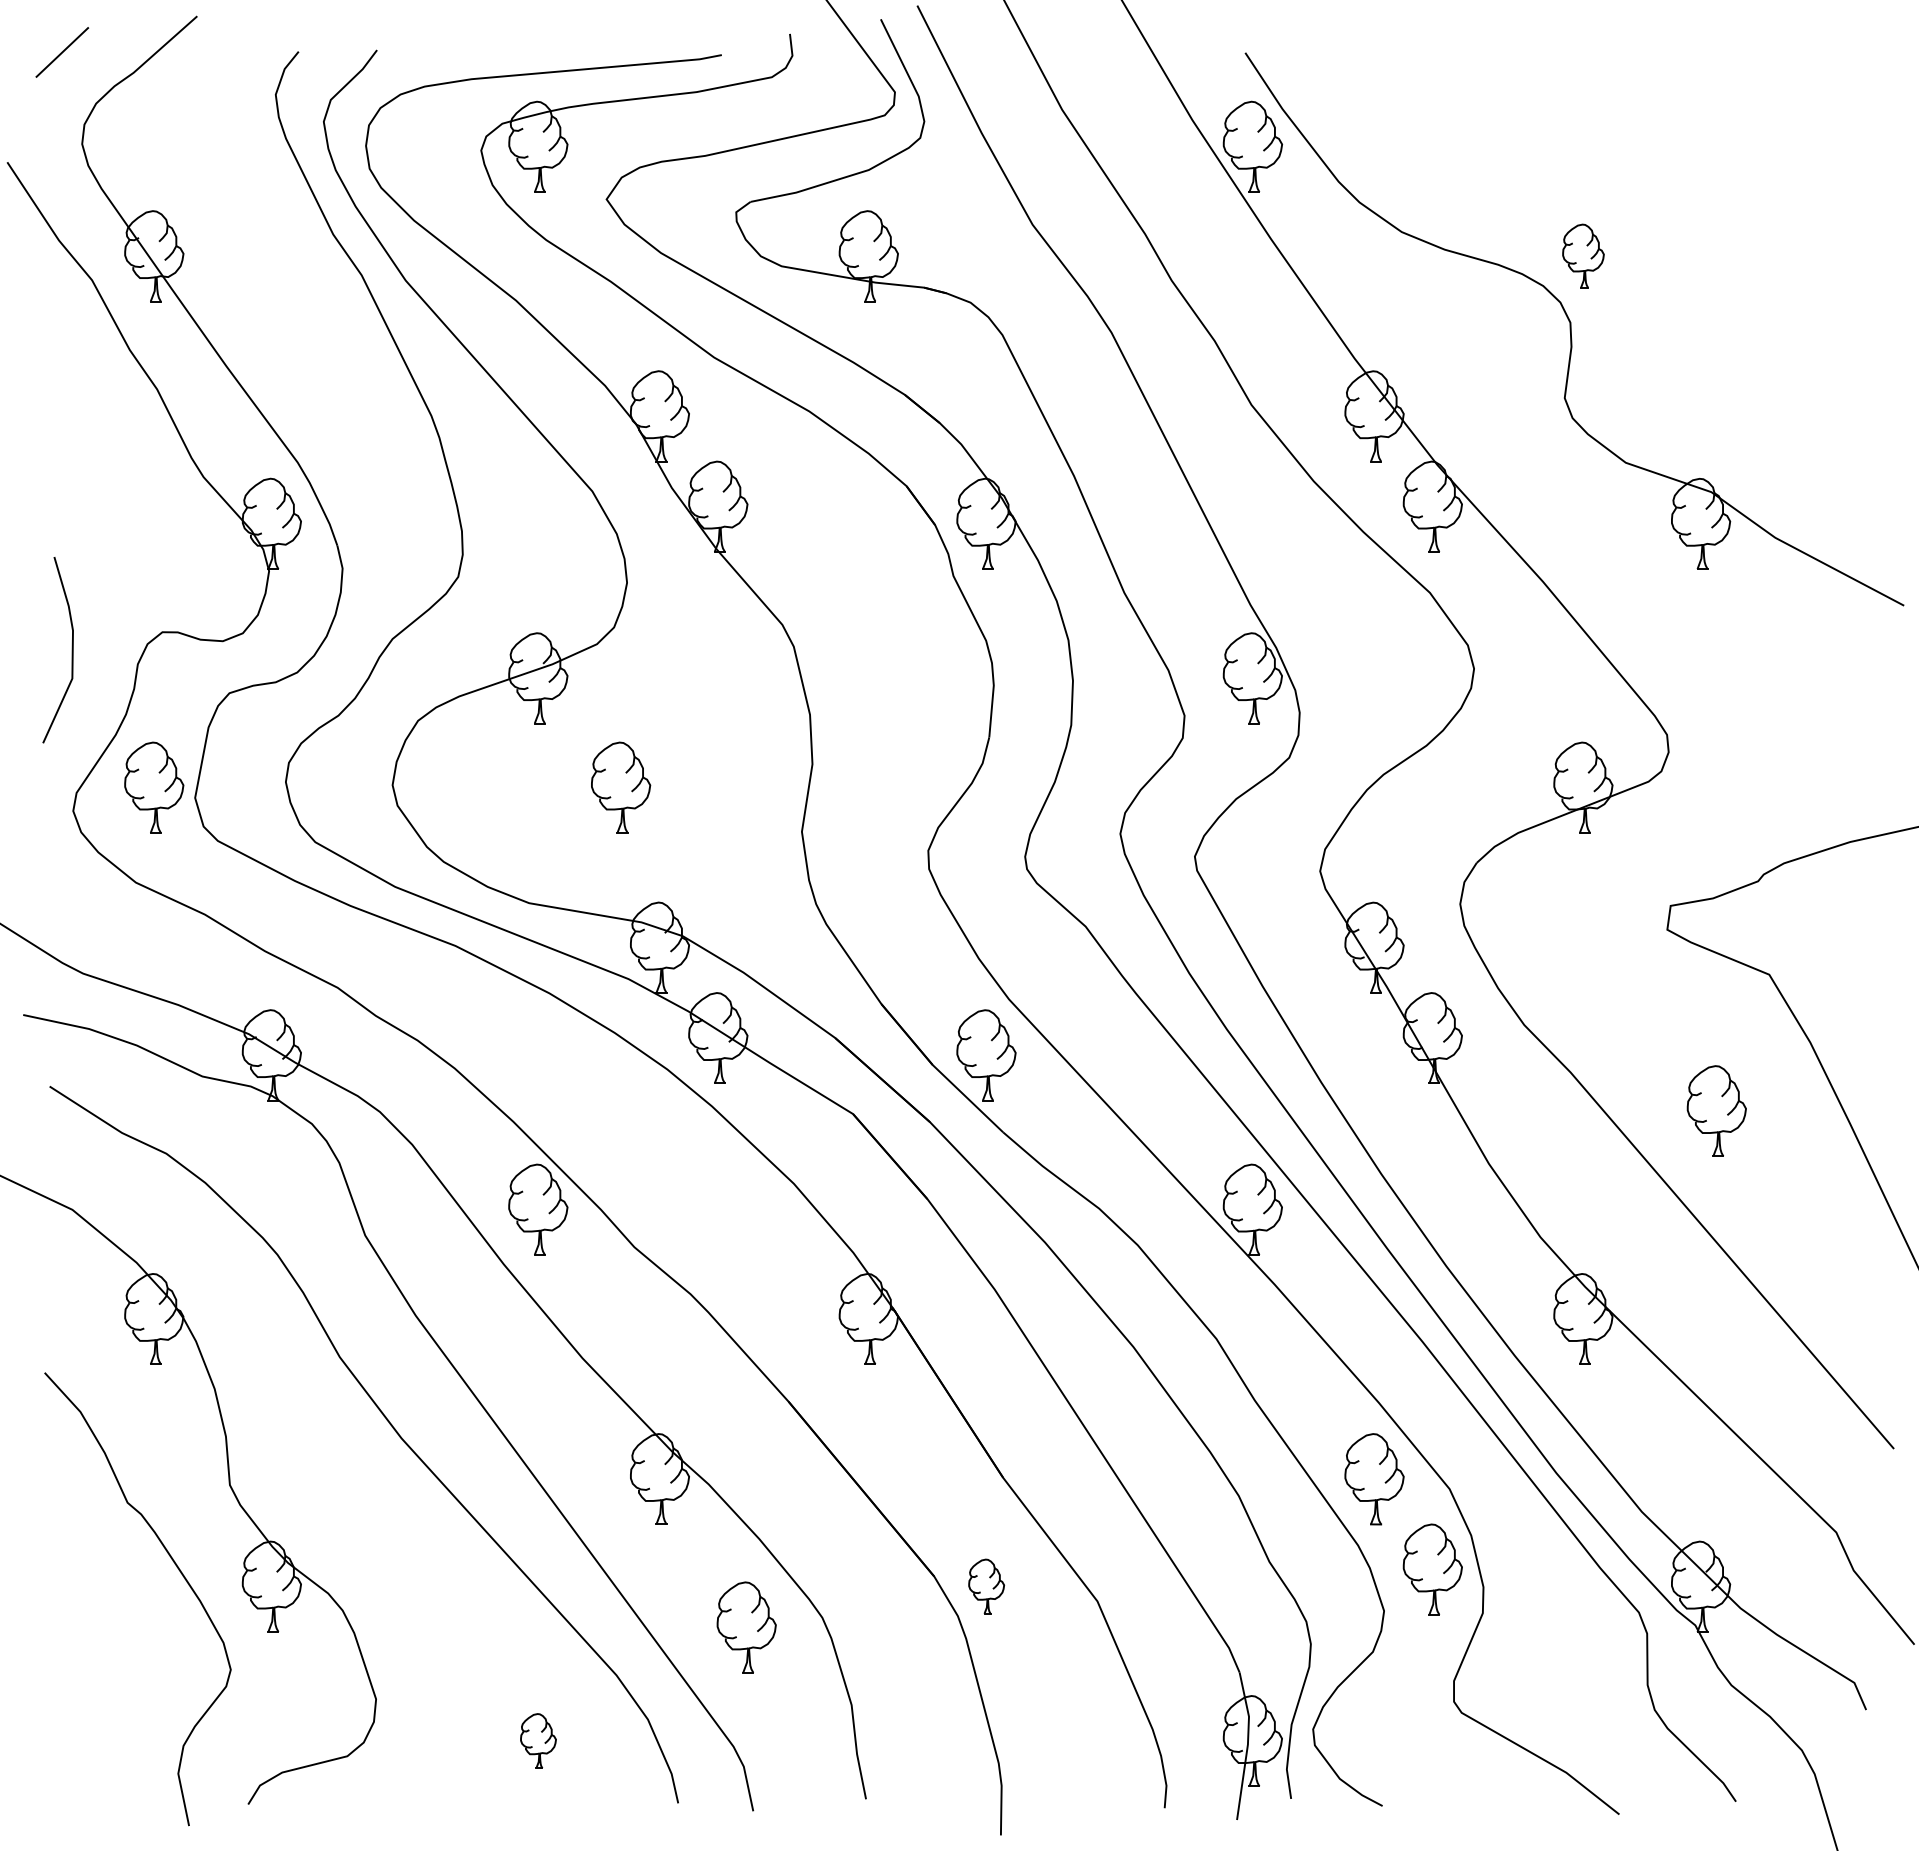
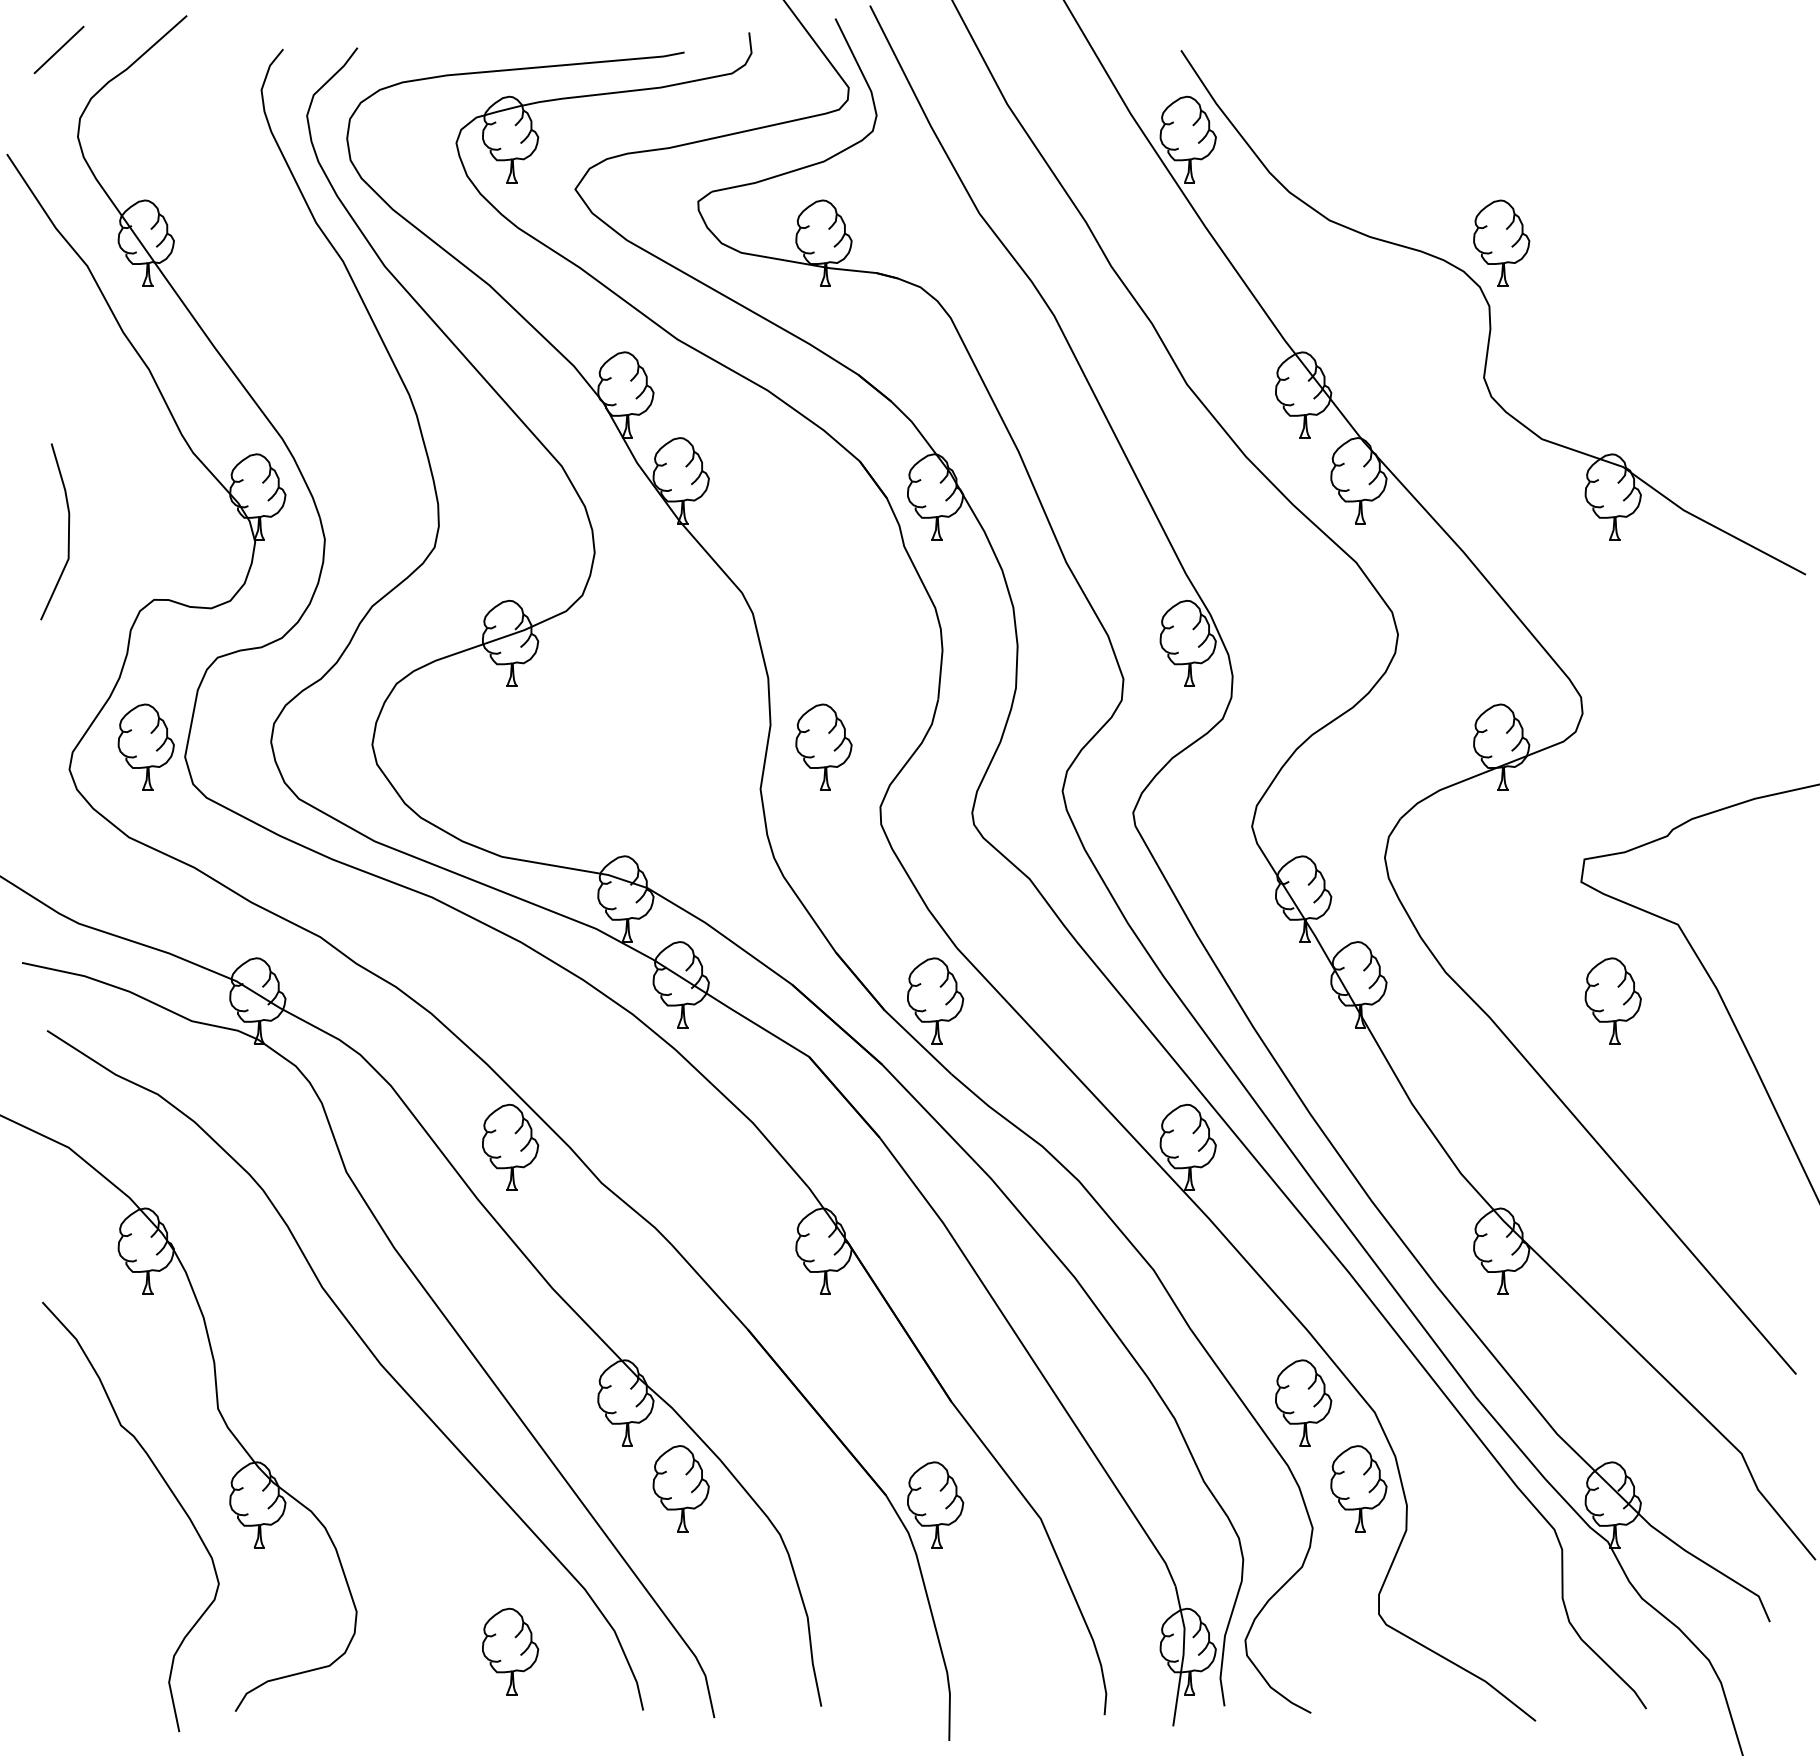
part: (1583, 255) -> (1501, 242), size x1.43
line: (72, 649) -> (68, 531), moved
part: (620, 786) -> (823, 746), moved
part: (1716, 1110) -> (1612, 1000), moved
part: (986, 1586) -> (935, 1504), size x1.67
part: (745, 1627) -> (680, 1488), moved
part: (538, 1741) -> (510, 1651), size x1.67

